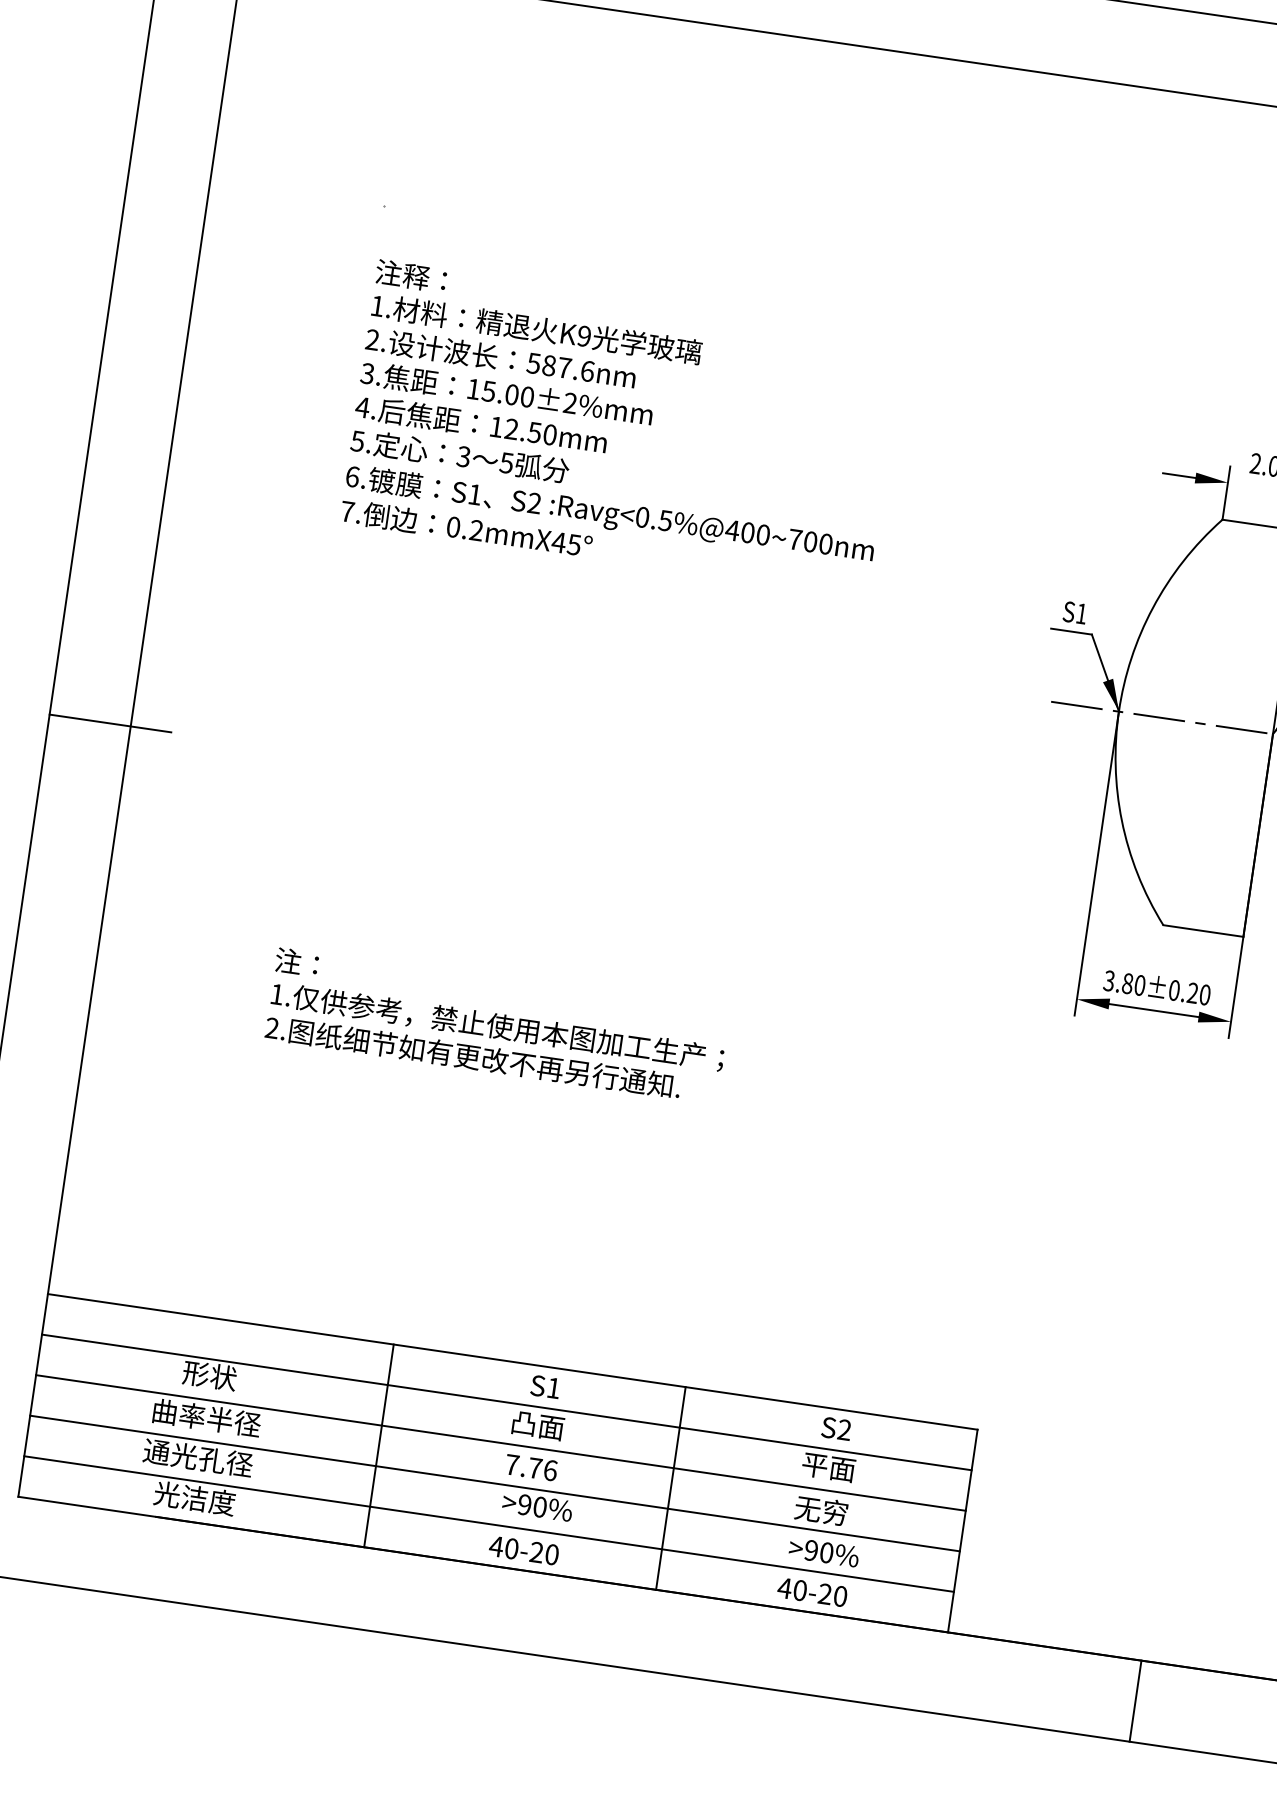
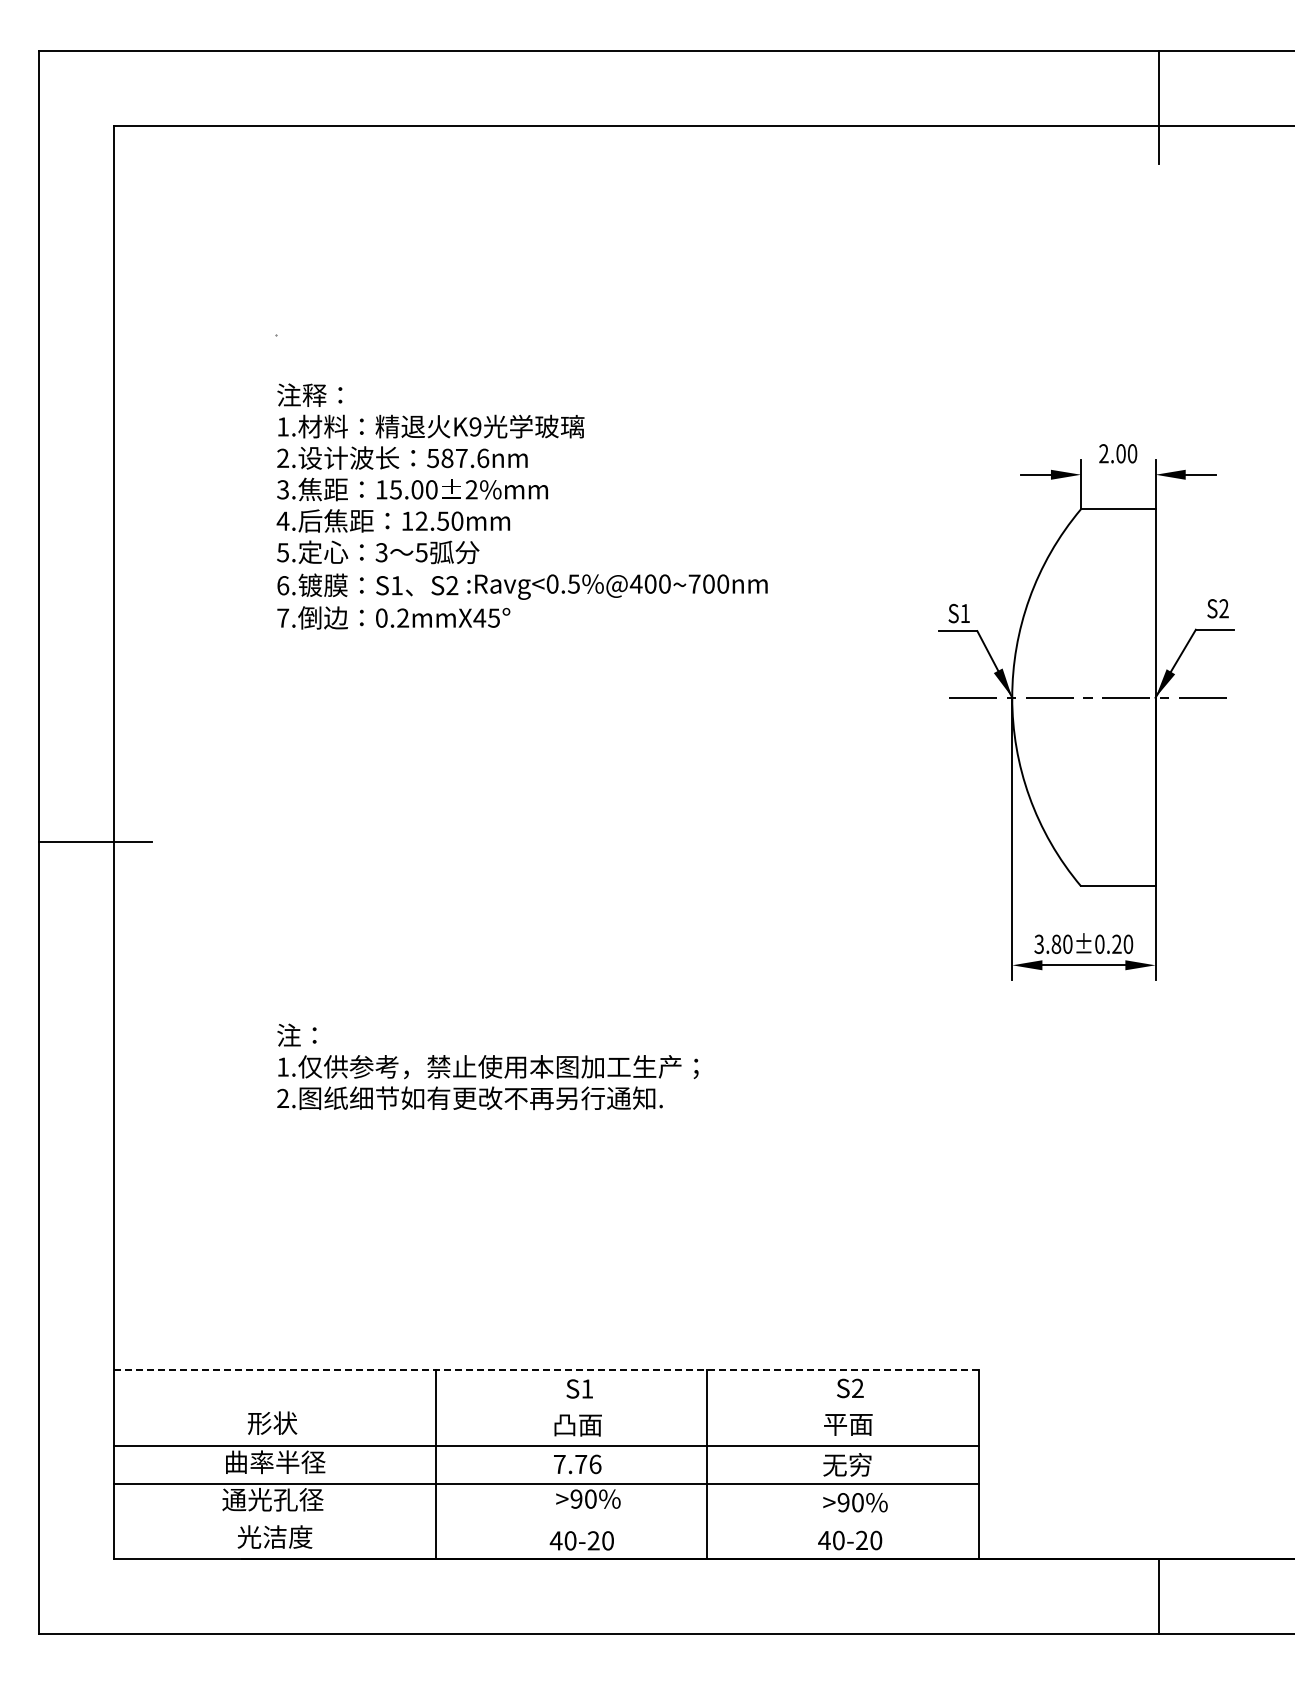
line: (513, 1362) -> (547, 1370), solid -> dashed
line: (506, 1402) -> (546, 1408), removed
line: (488, 1524) -> (546, 1521), removed

